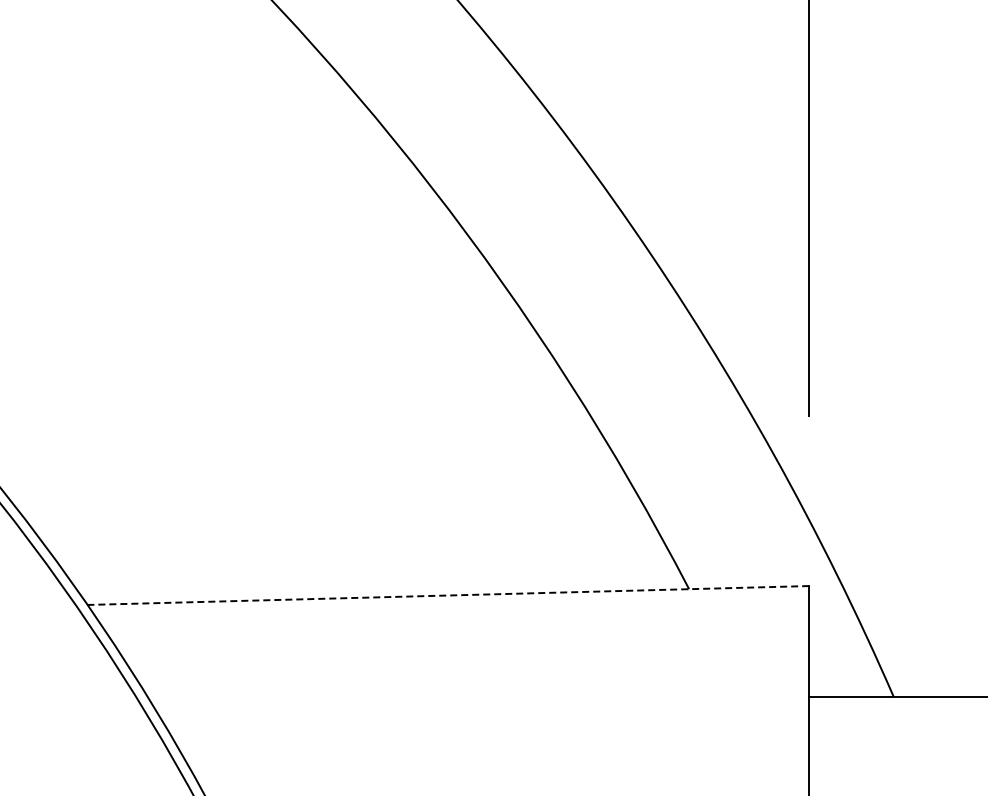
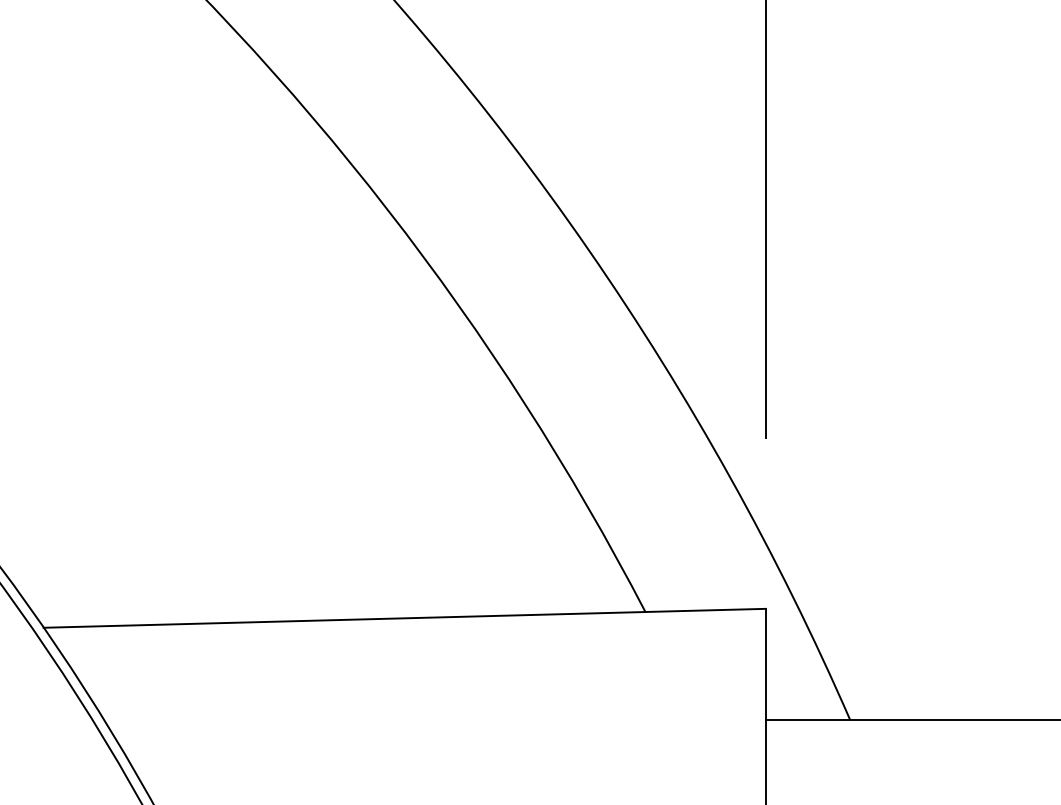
line: (449, 595) -> (405, 618), dashed -> solid

